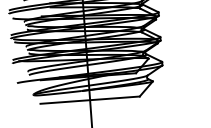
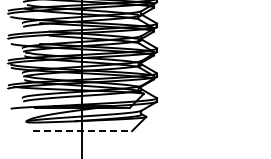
line: (90, 100) -> (82, 131), solid -> dashed

